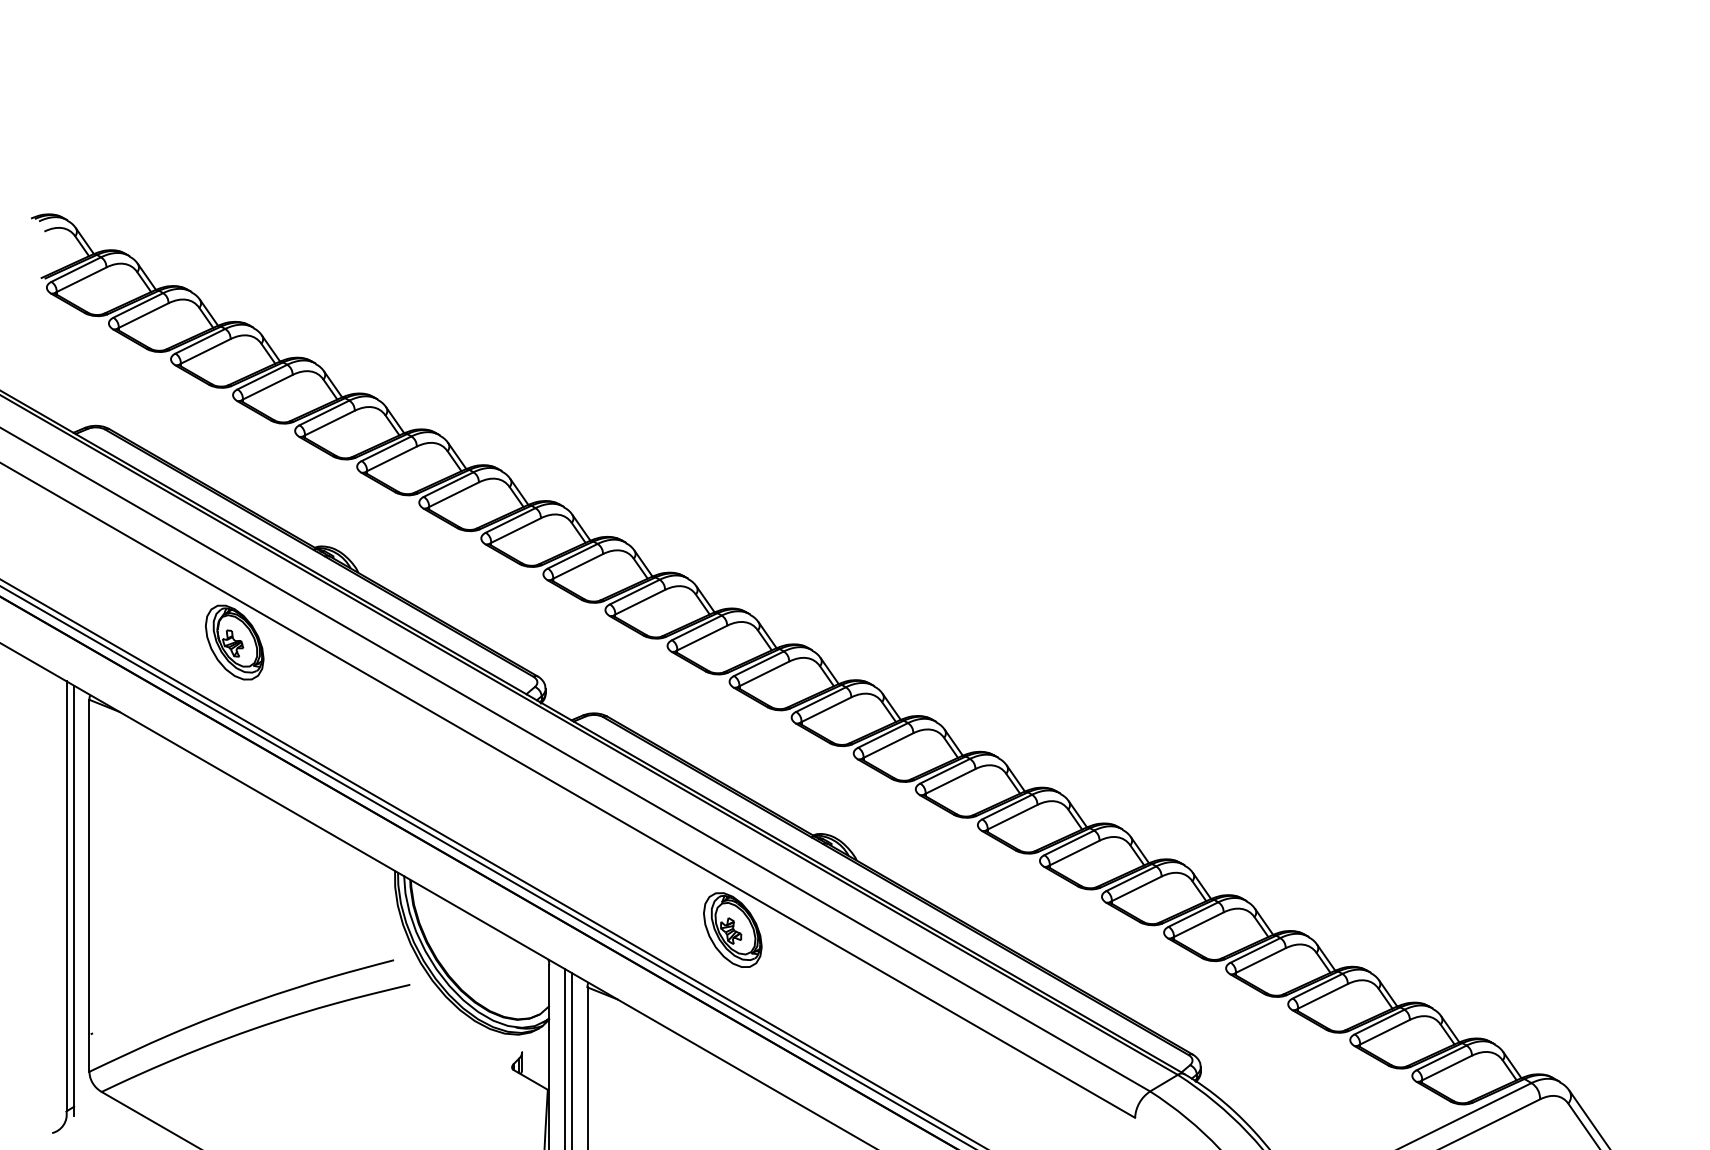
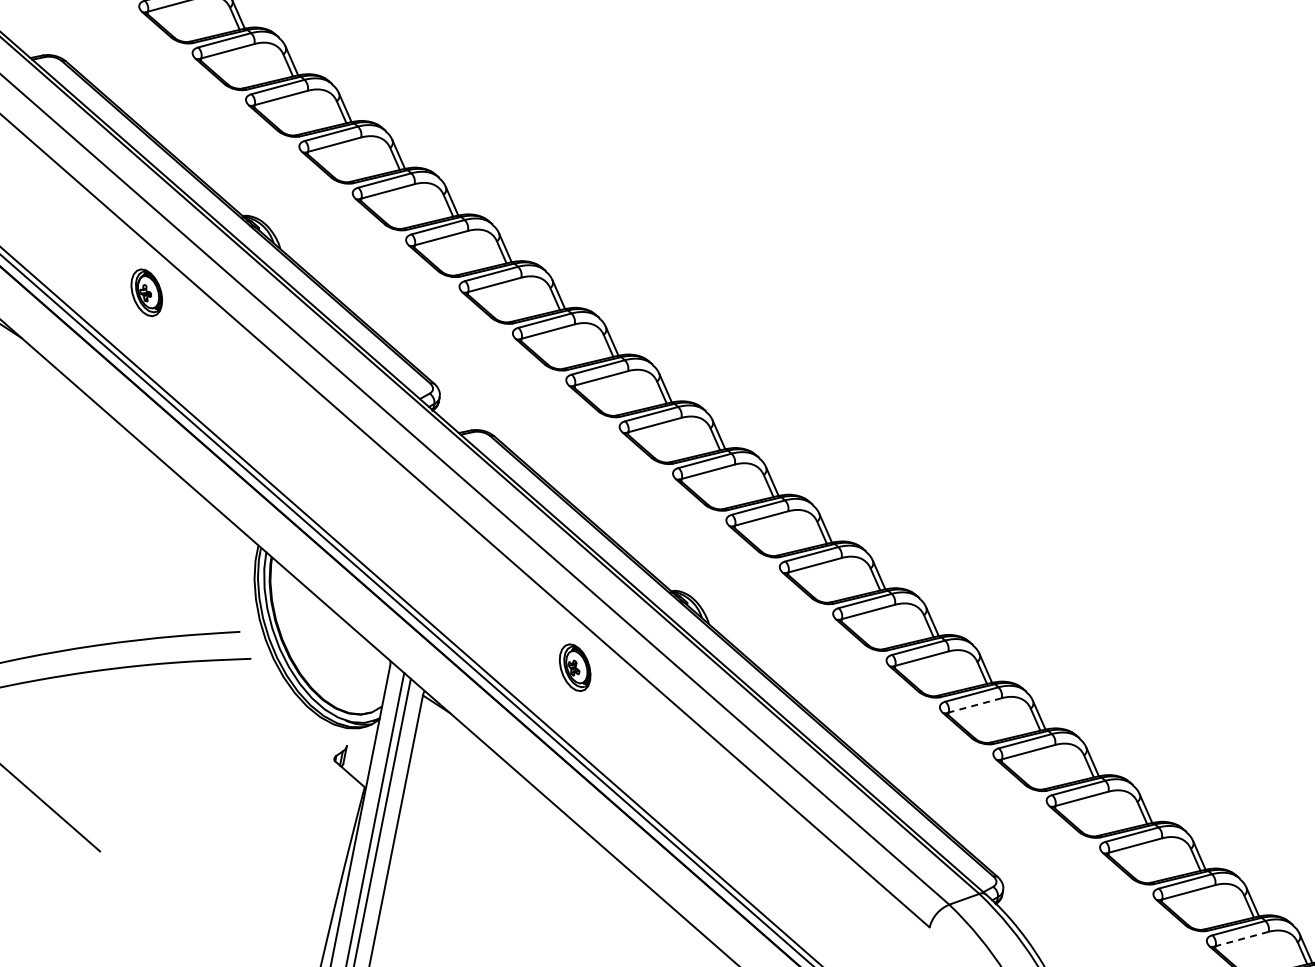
part: (234, 642) -> (146, 292), size x0.6
line: (1136, 888) -> (975, 704), solid -> dashed
part: (732, 929) -> (574, 667), size x0.6
line: (1447, 1068) -> (1242, 939), solid -> dashed

